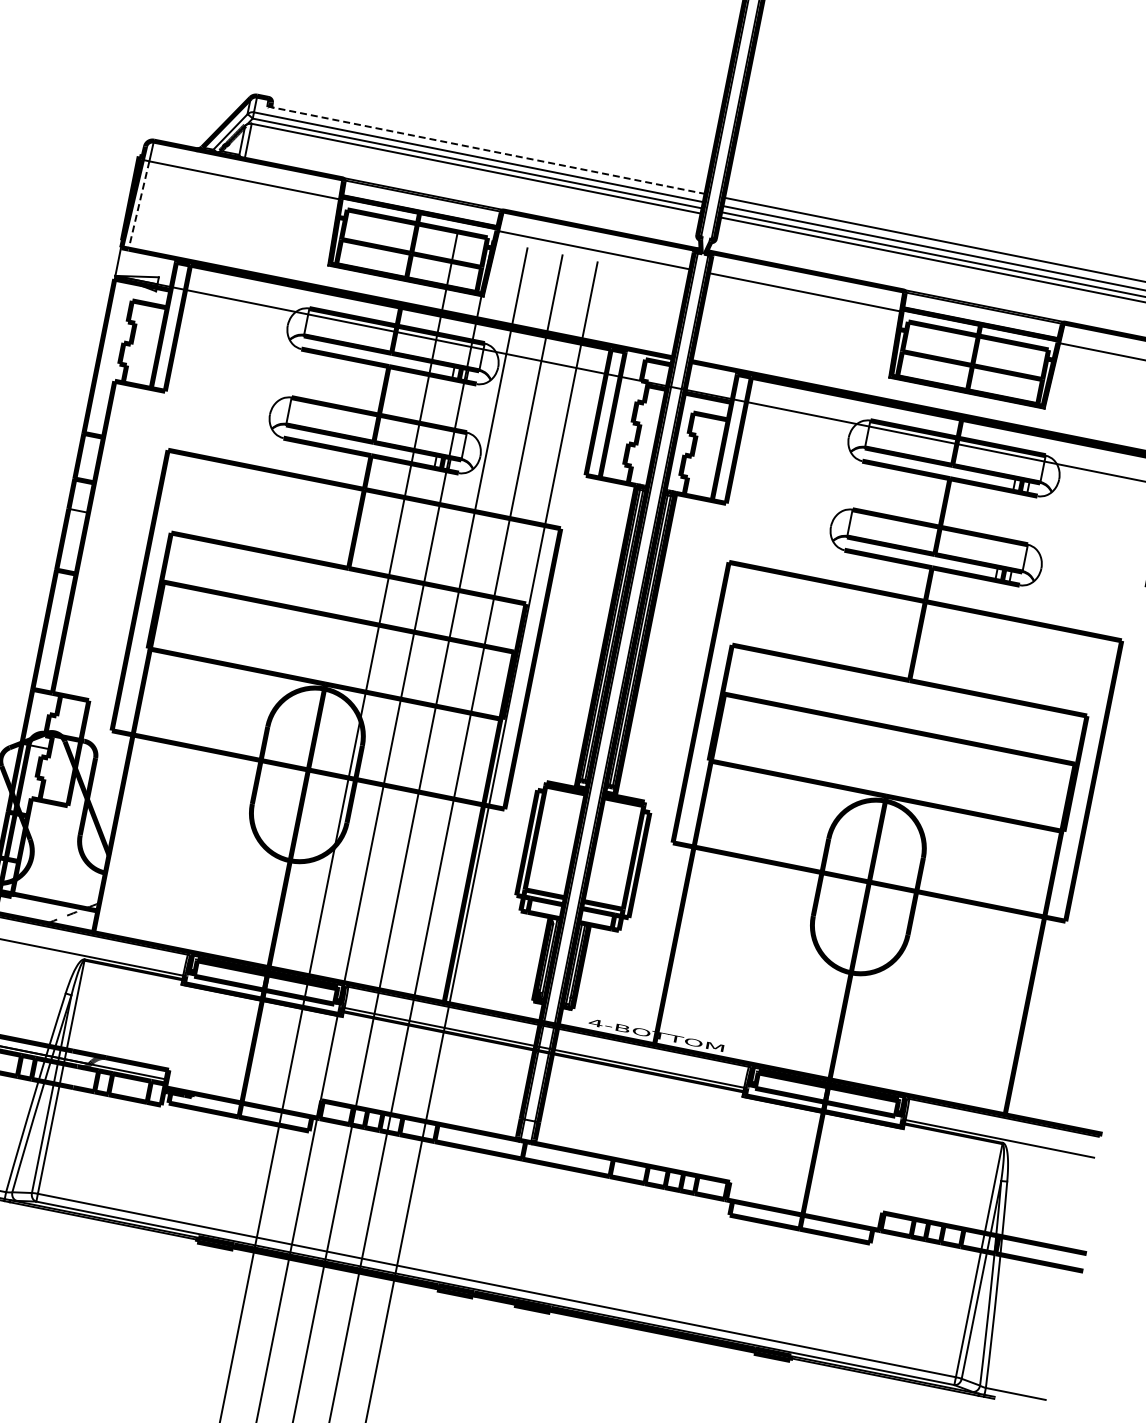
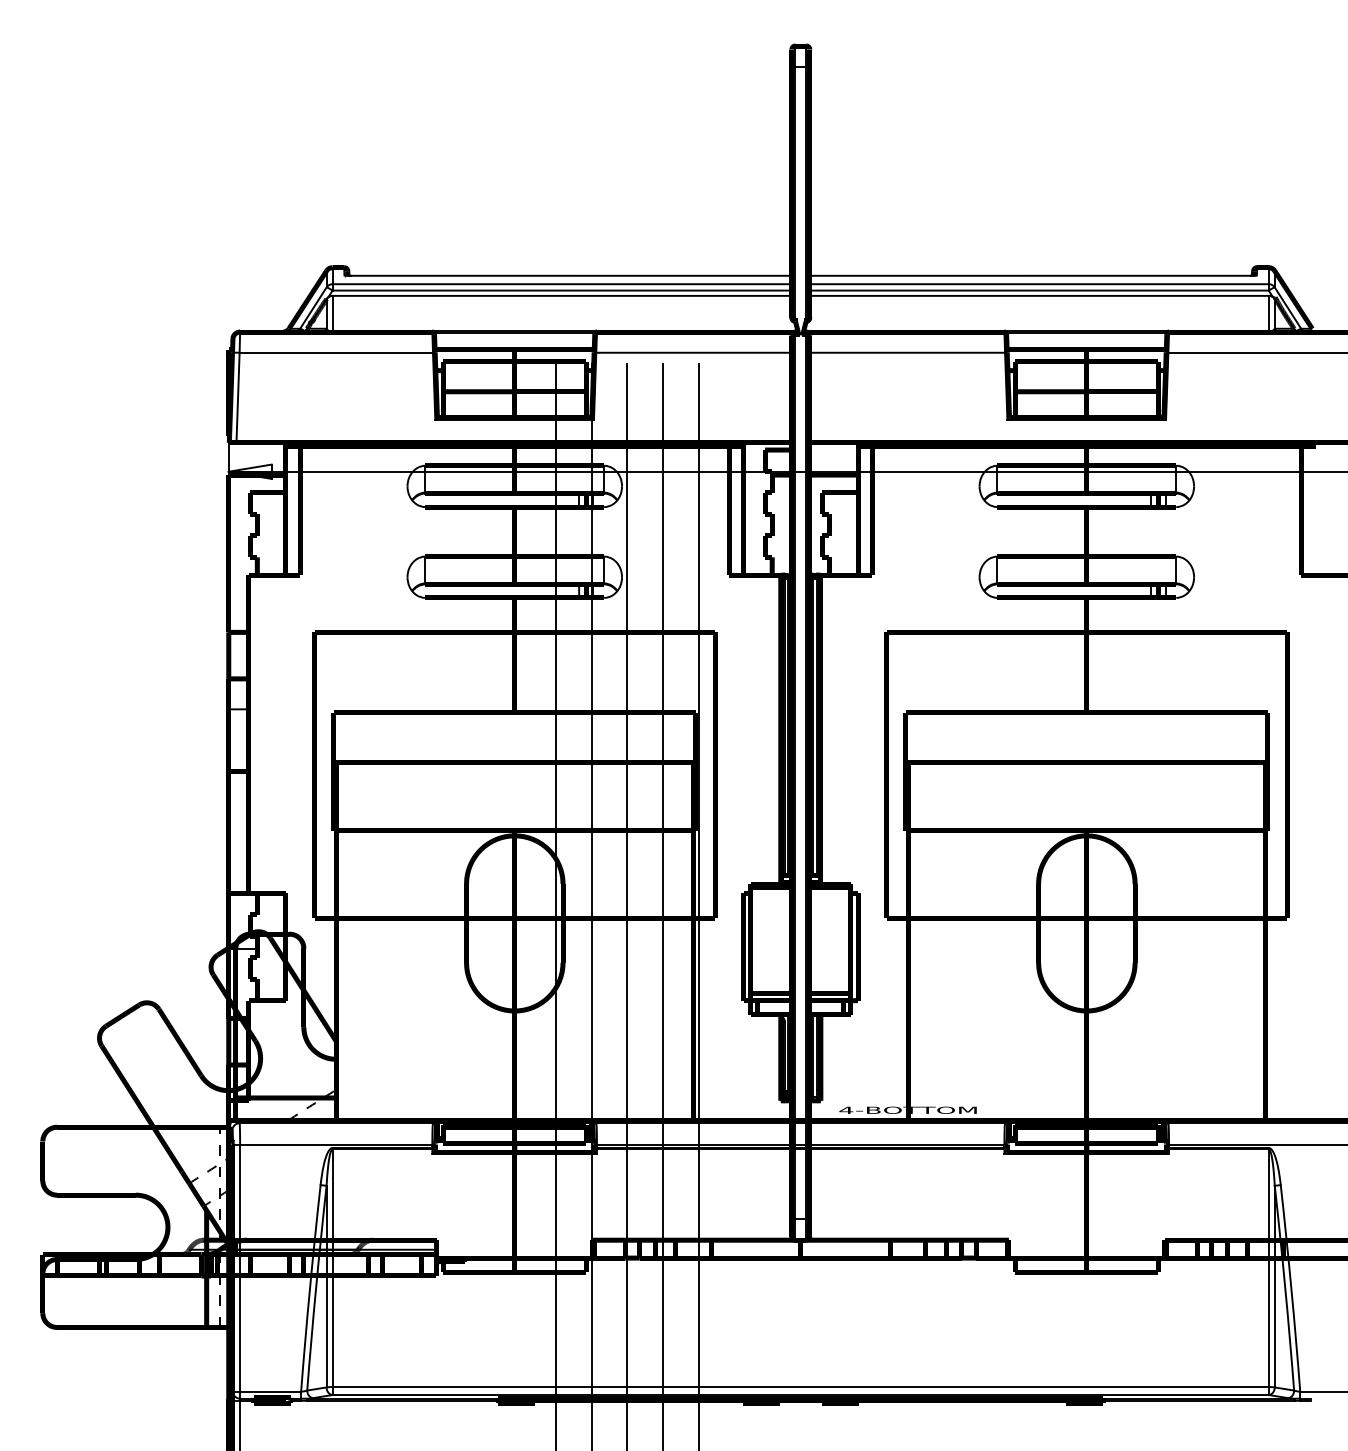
line: (489, 150) -> (571, 275), dashed -> solid
line: (139, 205) -> (238, 398), dashed -> solid

